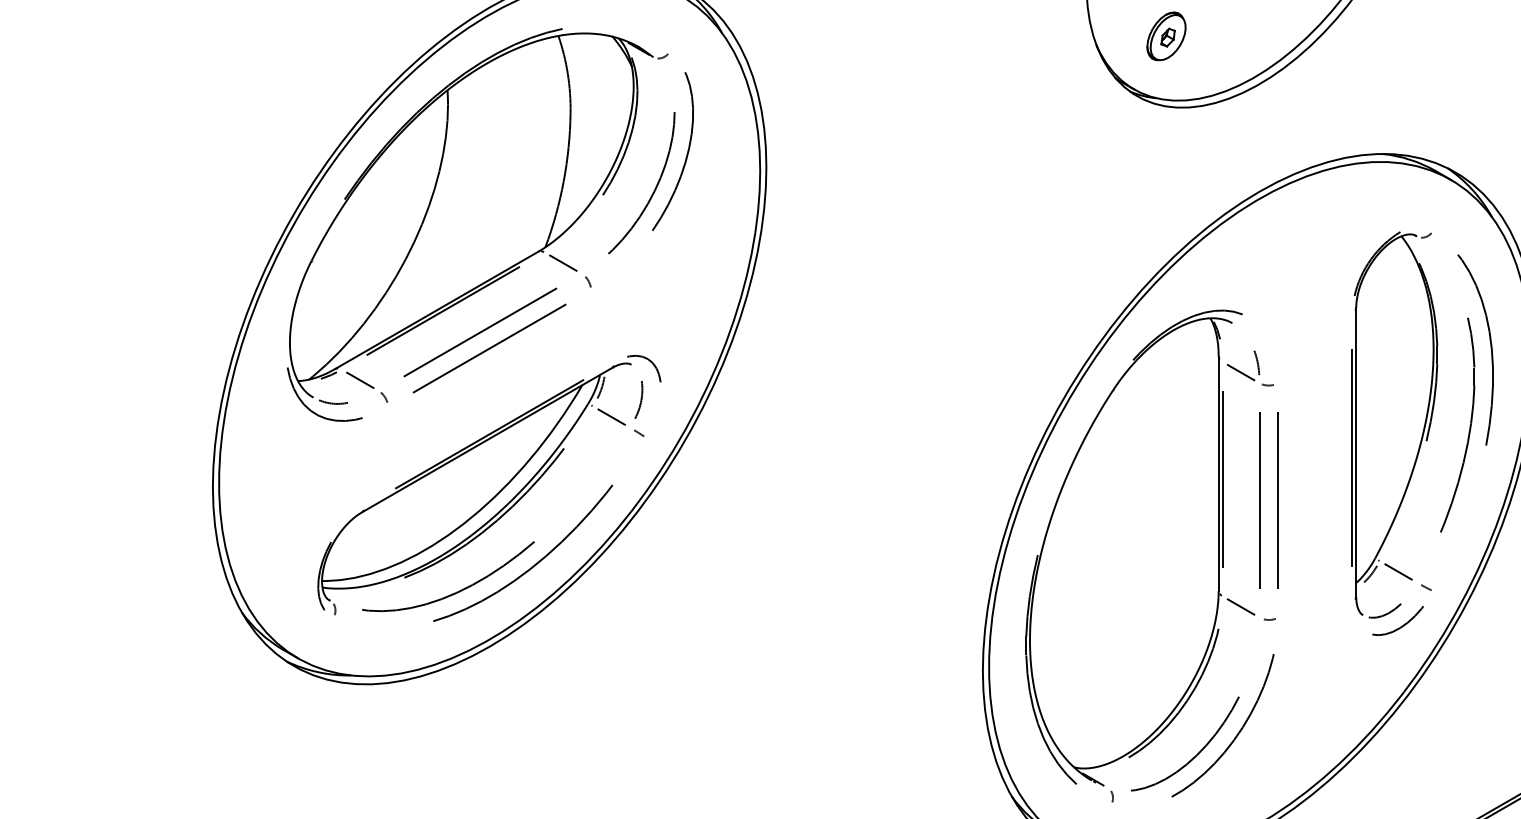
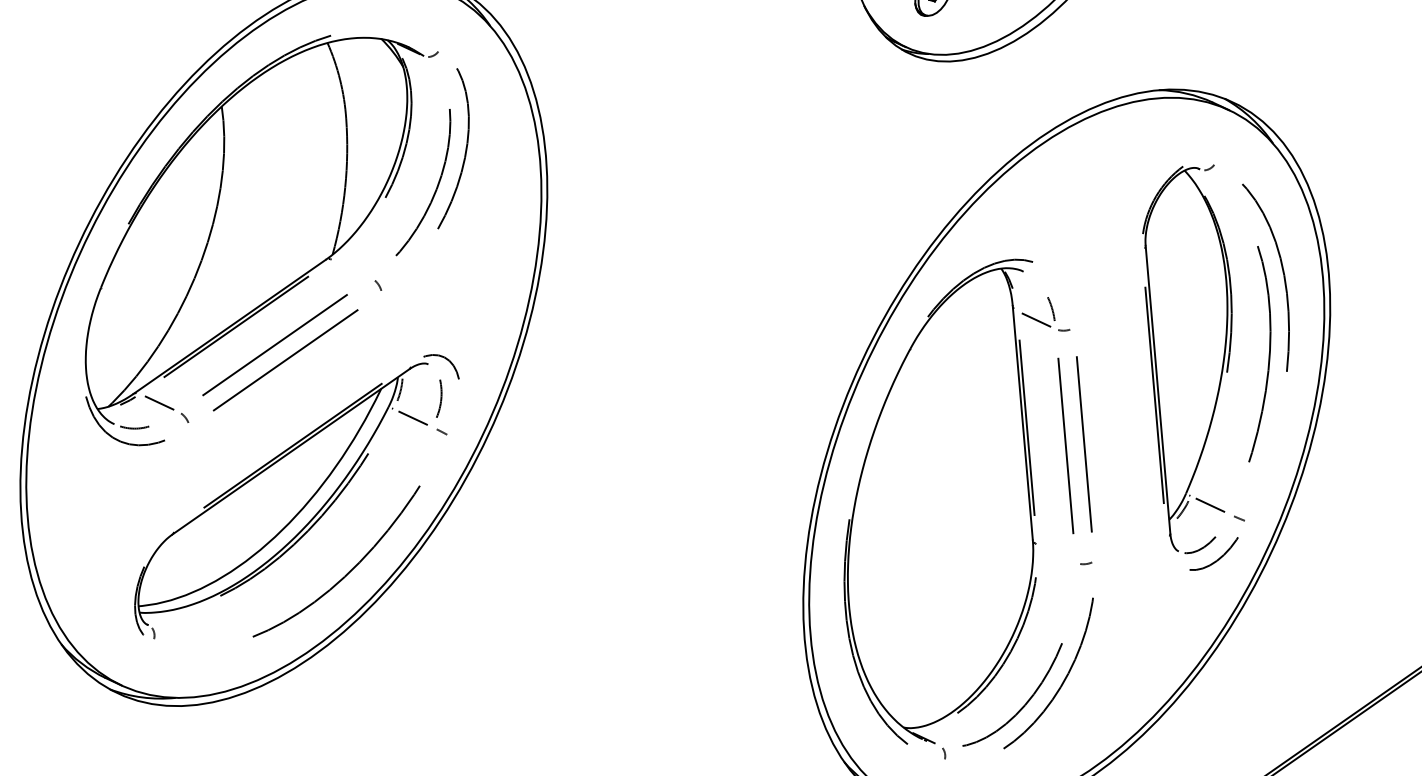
line: (563, 263) -> (352, 269), removed
curve: (454, 592) -> (271, 606), removed
line: (1241, 606) -> (1056, 553), removed

